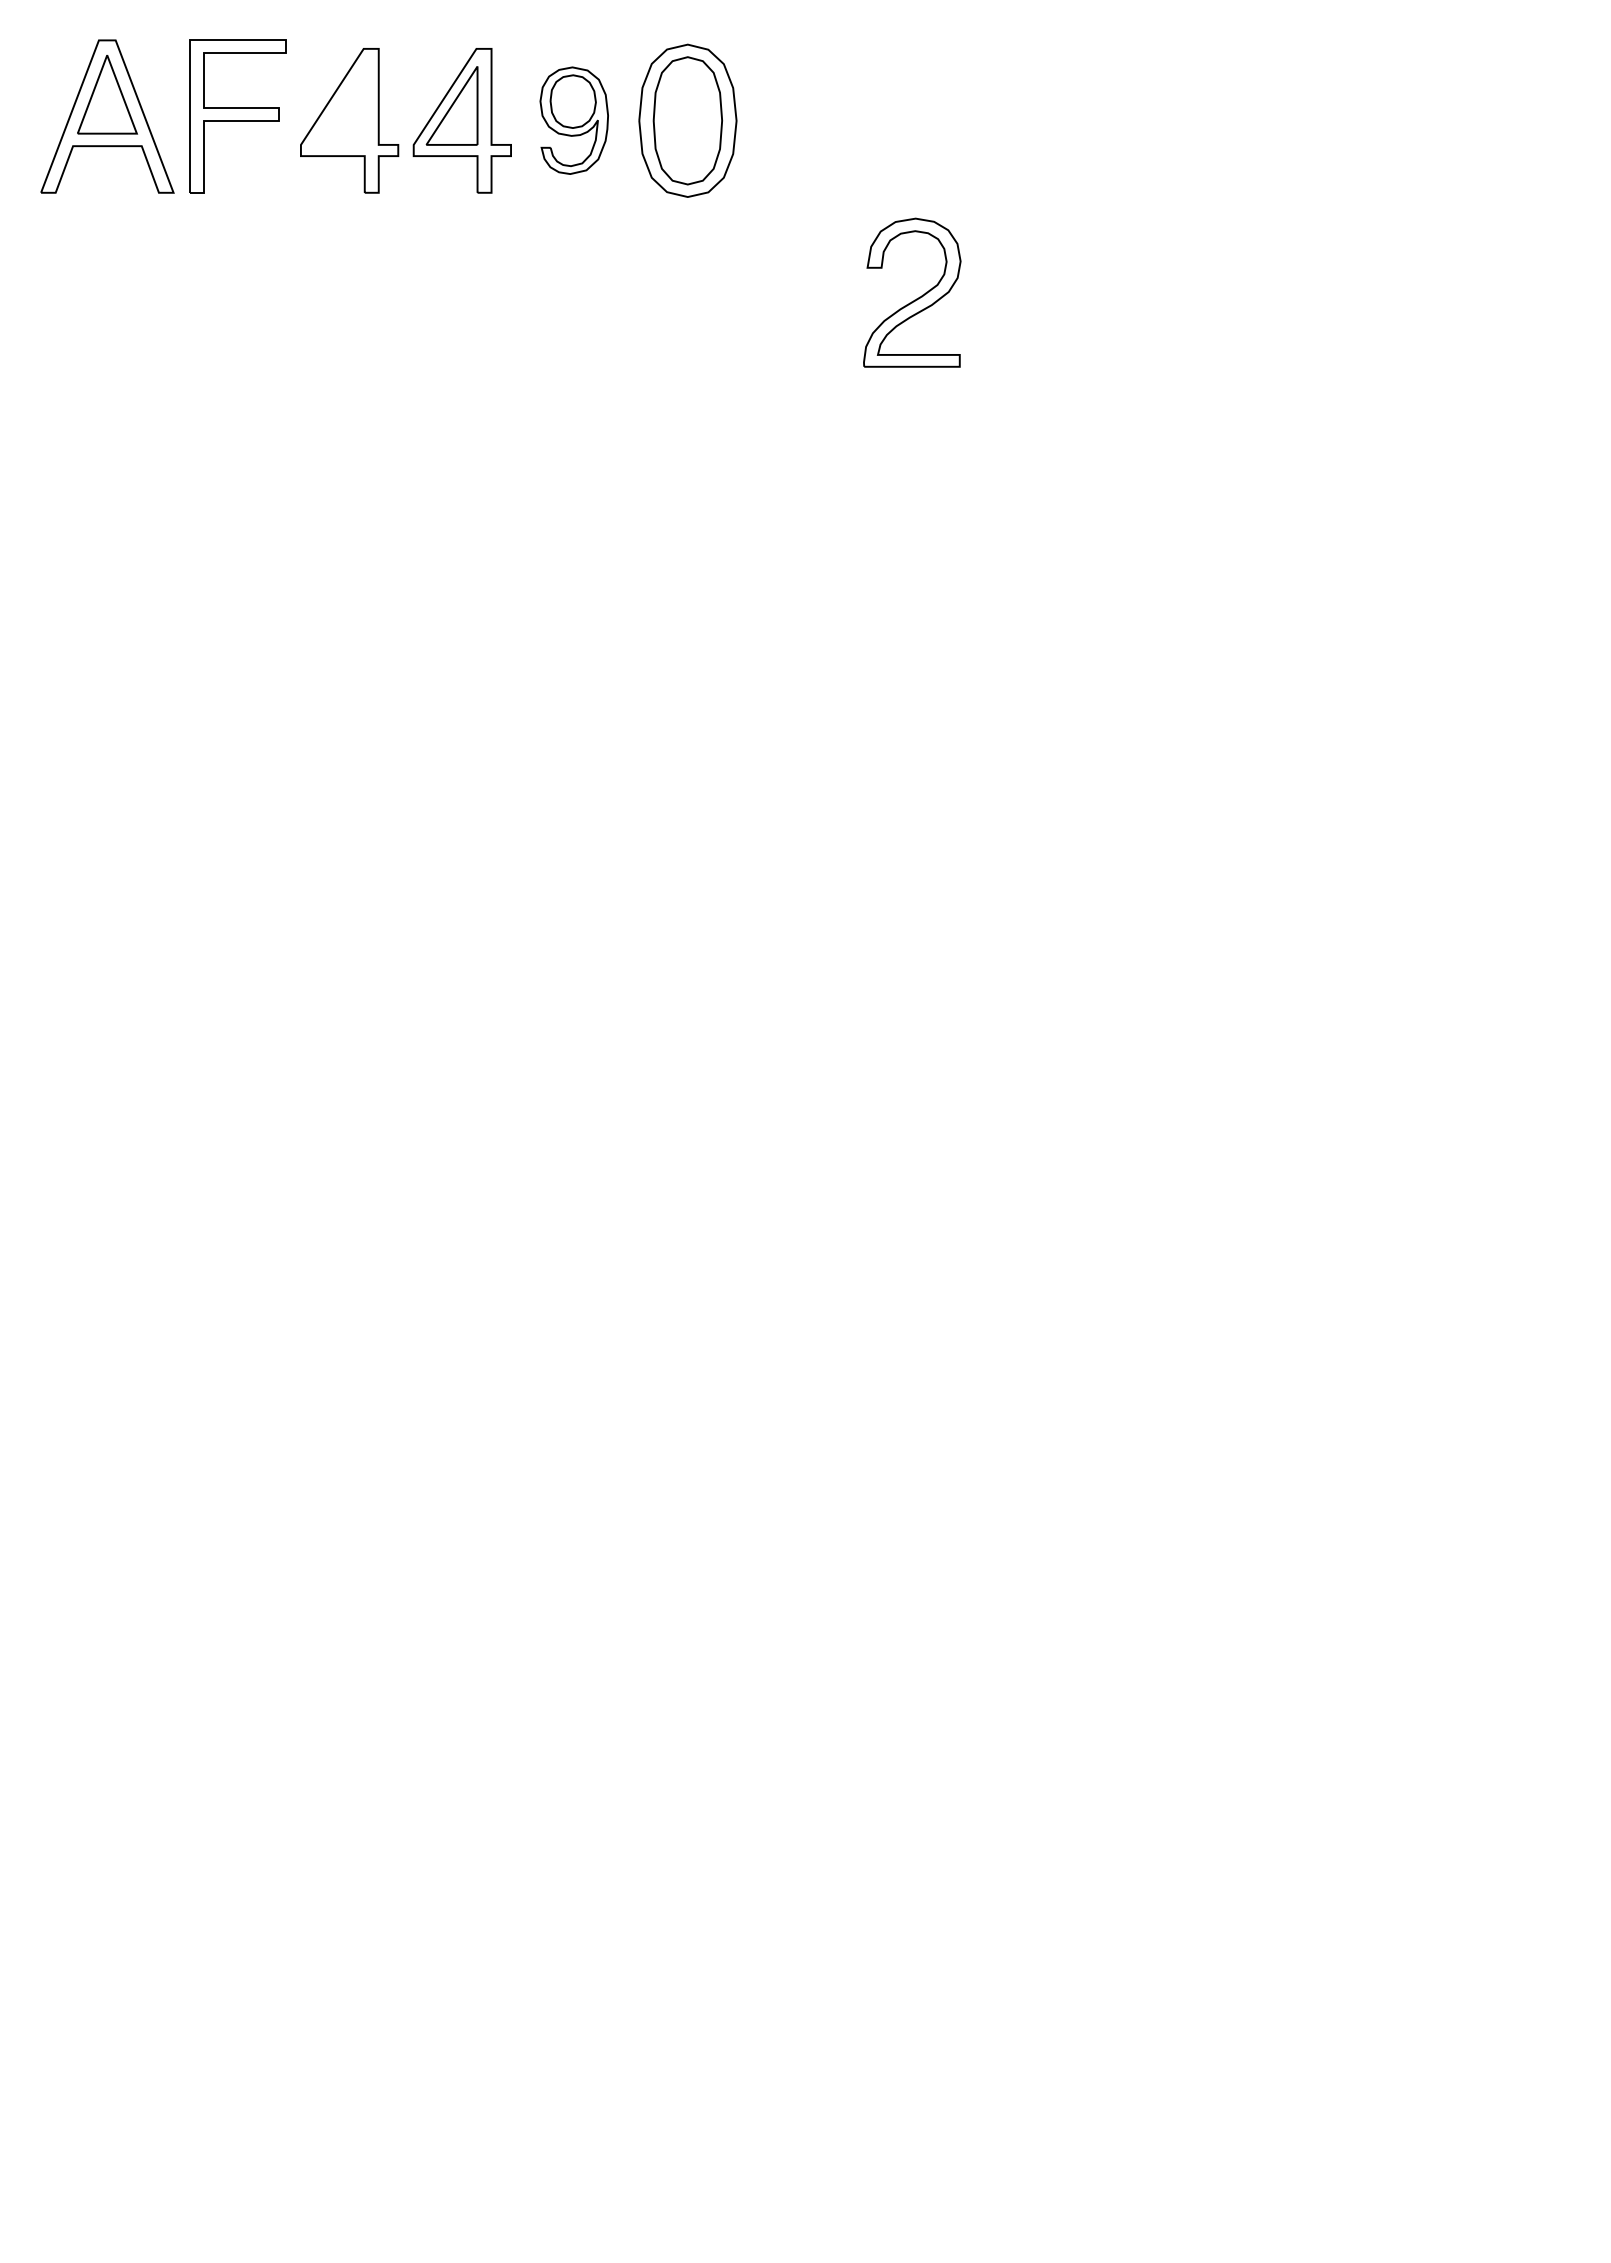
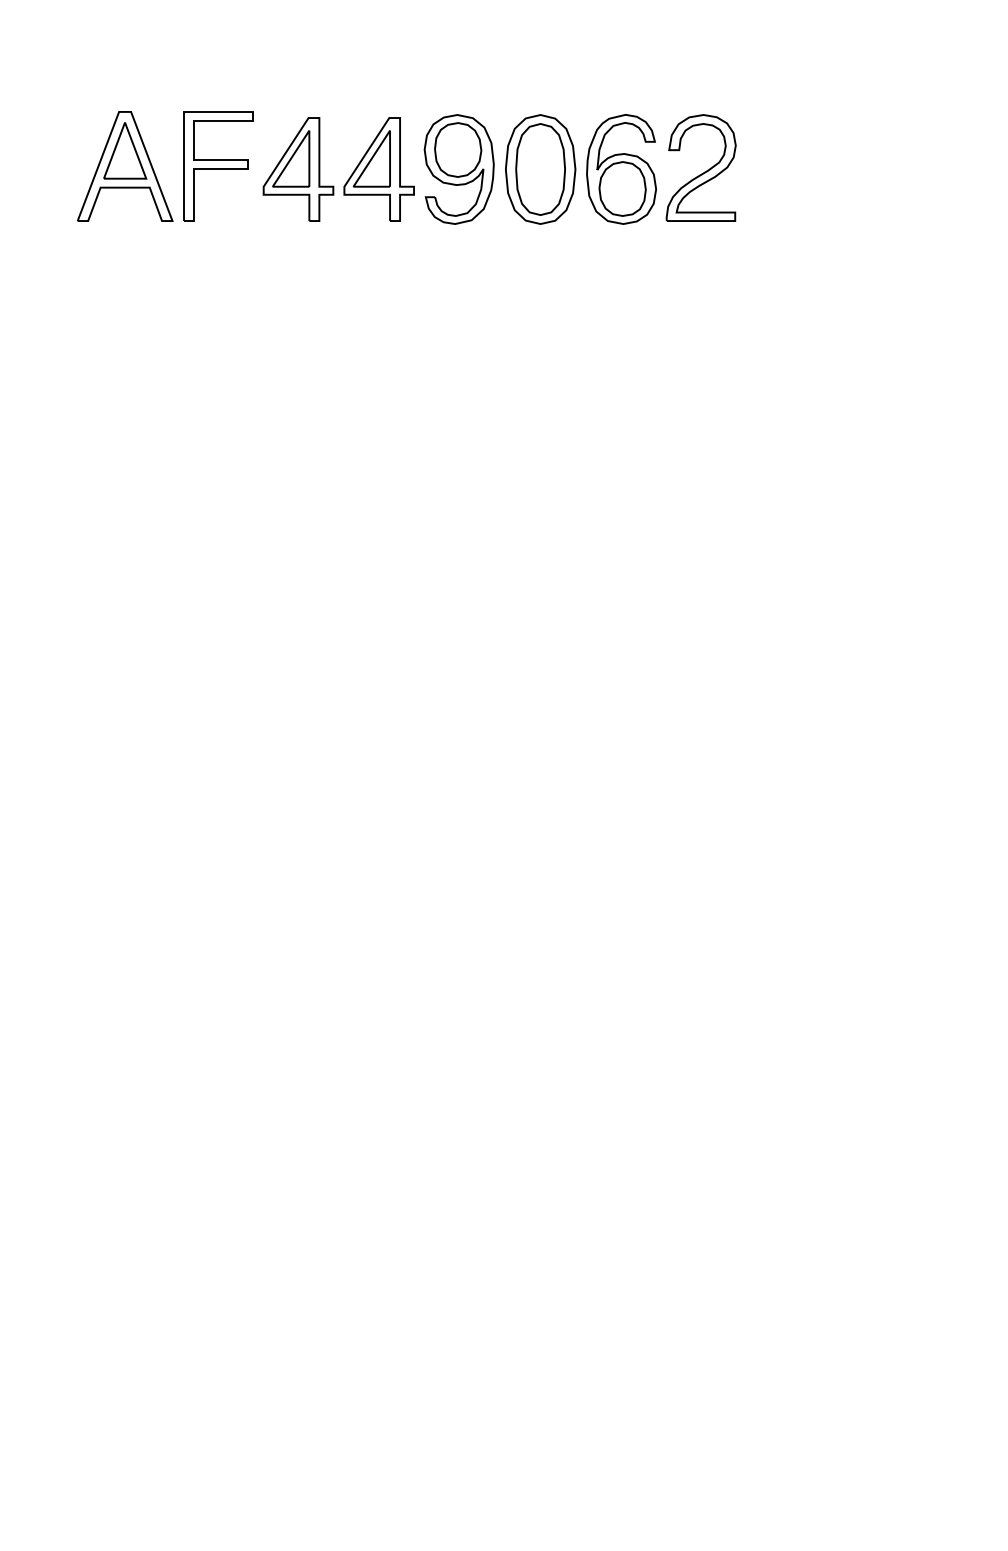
part: (339, 105) -> (291, 158), added
part: (574, 120) -> (459, 169), size x1.43
part: (800, 120) -> (621, 169), added
part: (916, 298) -> (704, 172), moved

